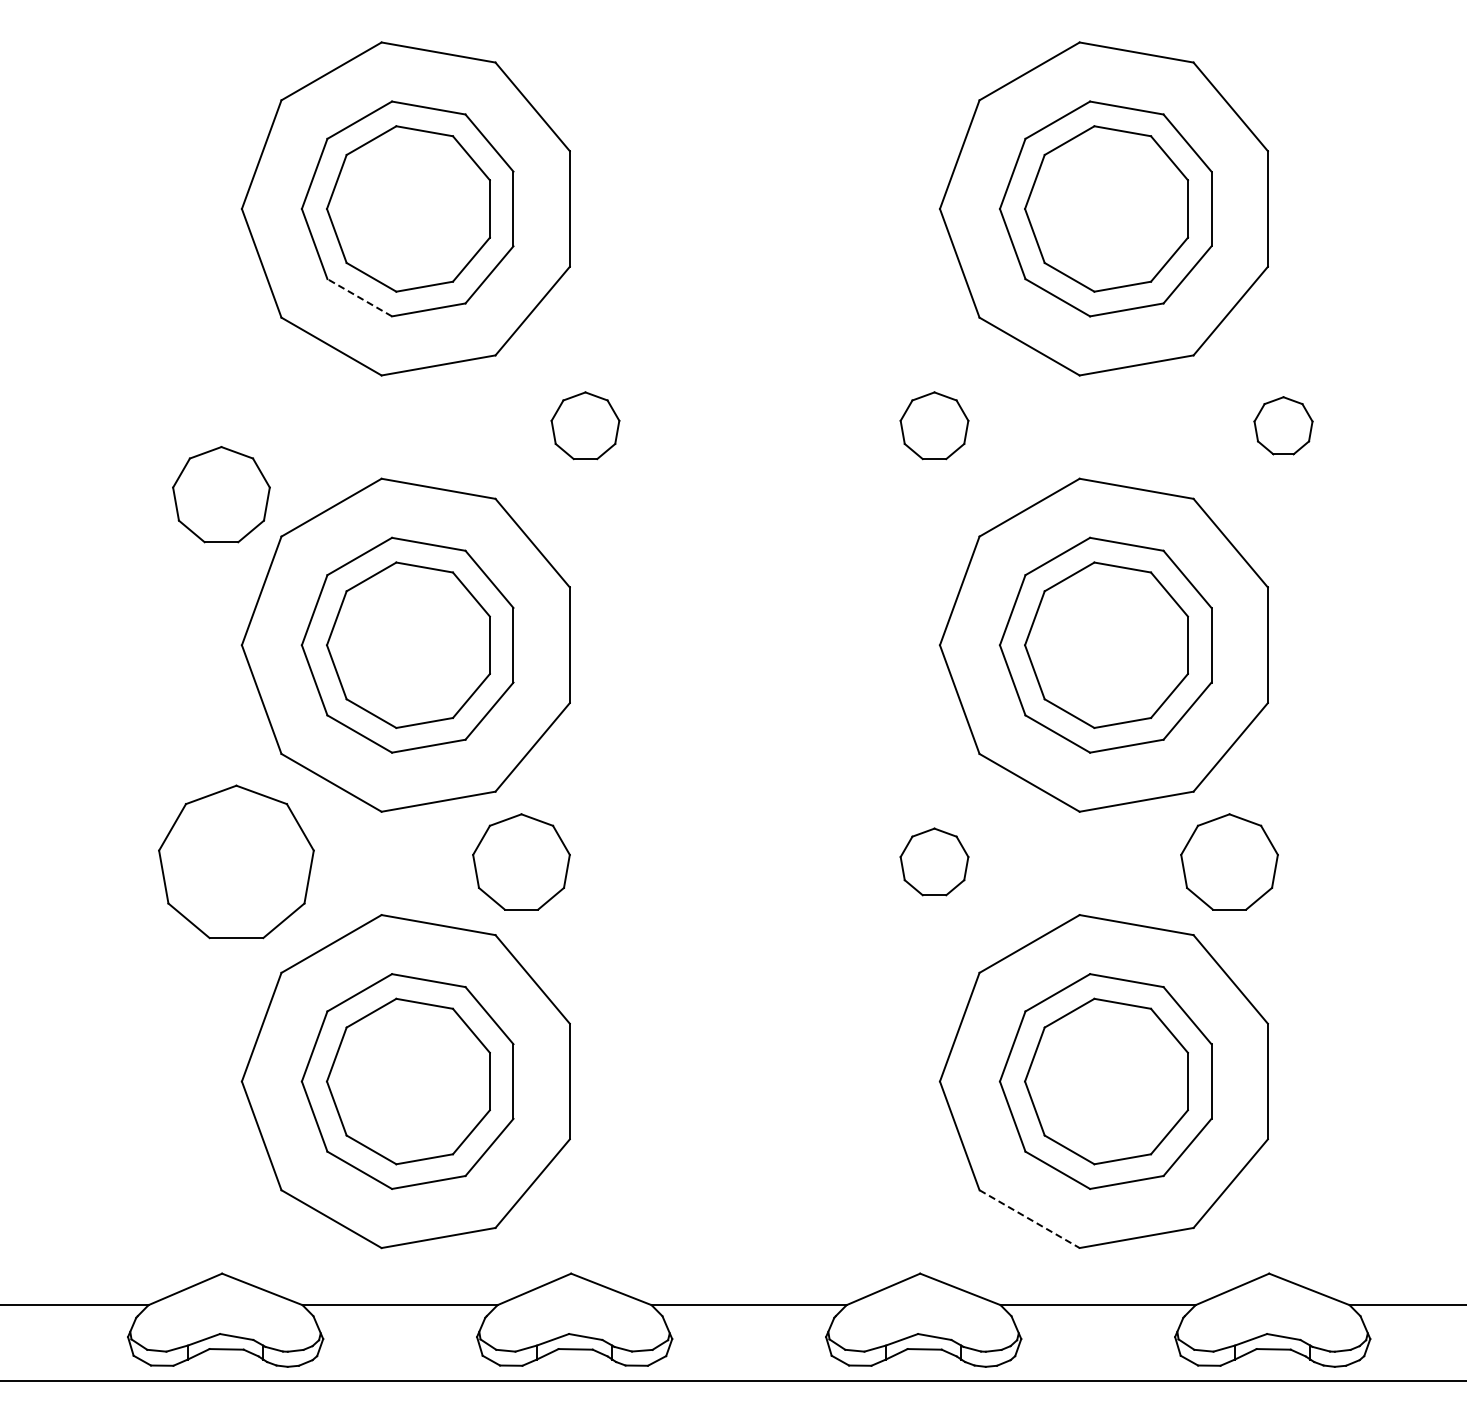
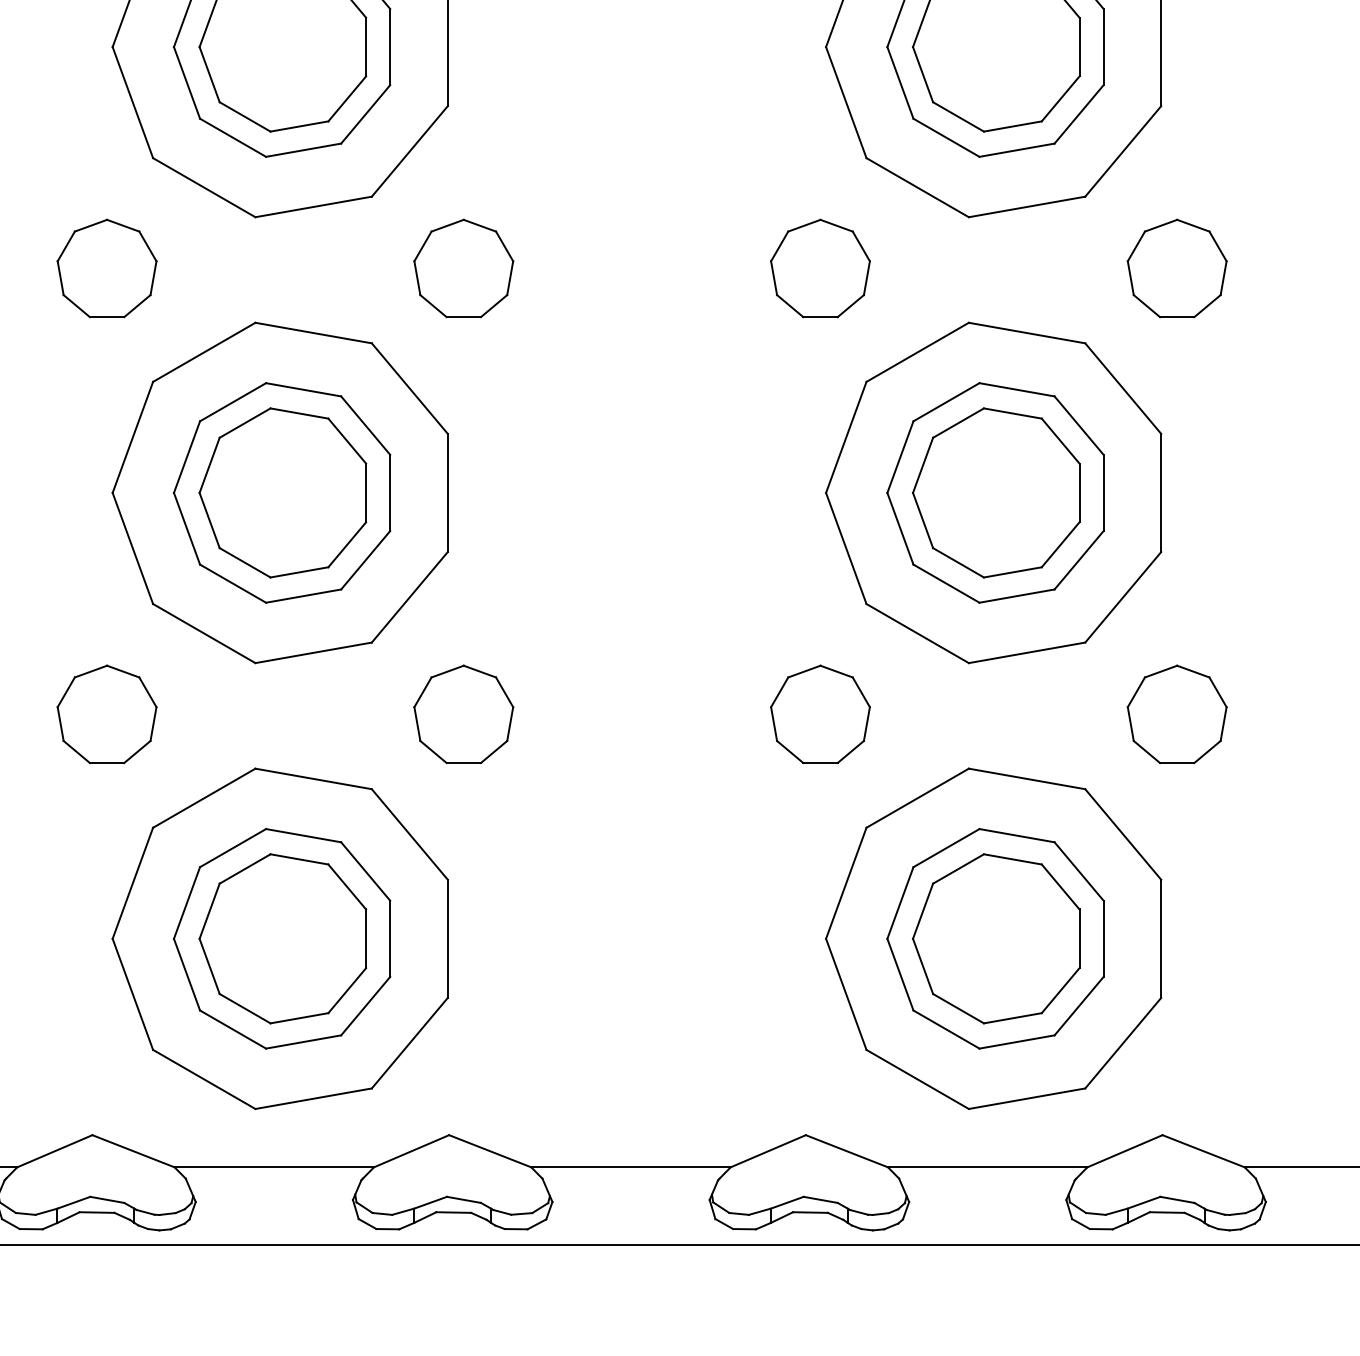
line: (359, 297) -> (232, 137), dashed -> solid
part: (585, 425) -> (463, 268), size x1.43
part: (934, 425) -> (820, 268), size x1.43
part: (1283, 425) -> (1177, 268), size x1.67
part: (221, 494) -> (107, 268), moved
part: (236, 861) -> (107, 713), size x0.62
part: (521, 861) -> (463, 713), moved
part: (934, 861) -> (820, 713), size x1.43
part: (1229, 861) -> (1177, 713), moved
line: (1029, 1219) -> (917, 1079), dashed -> solid

